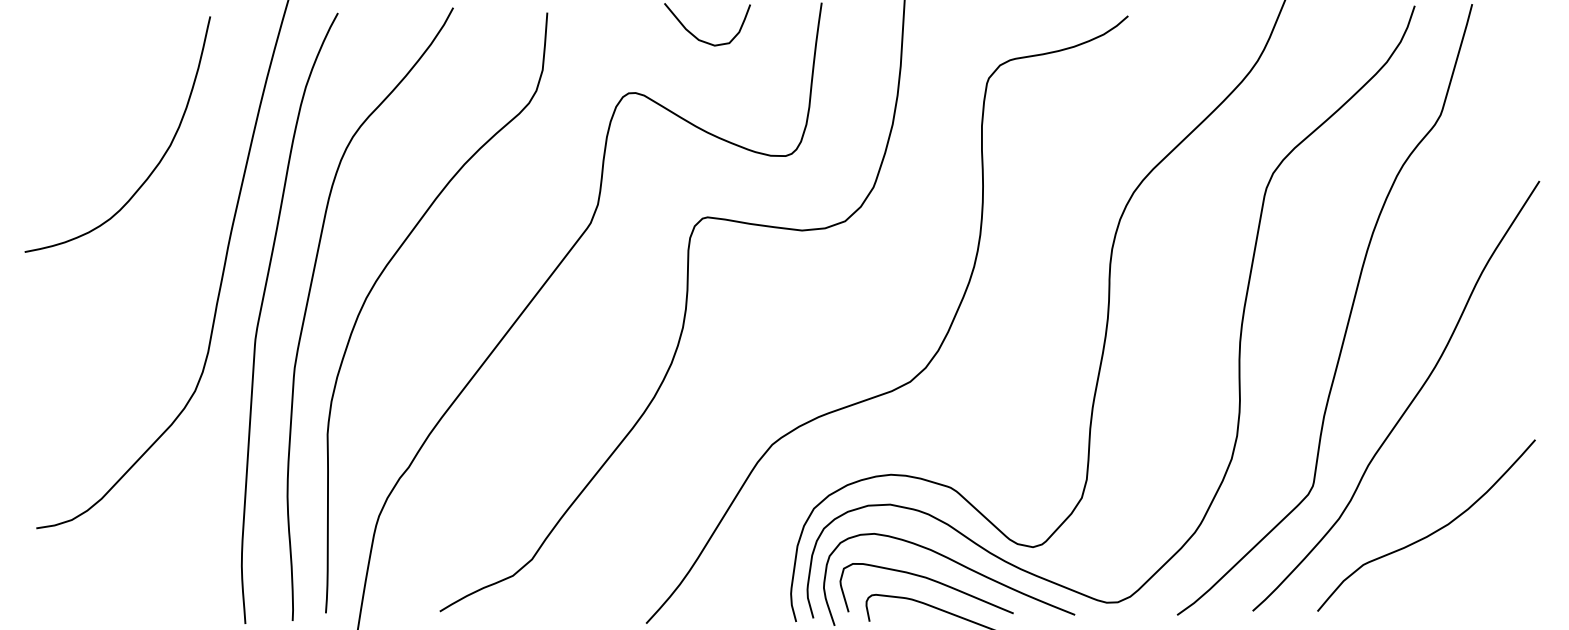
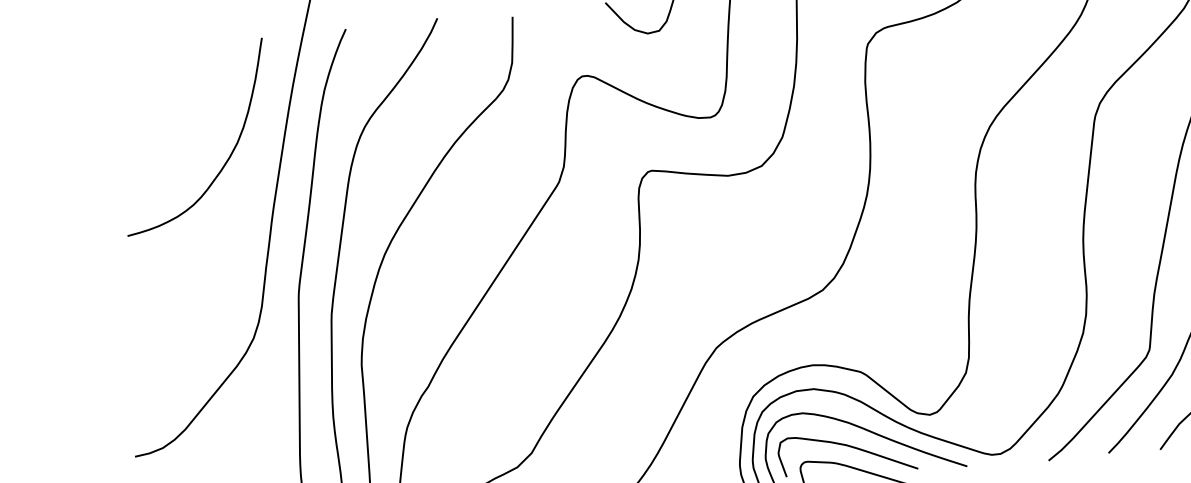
curve: (159, 160) -> (229, 155), moved

